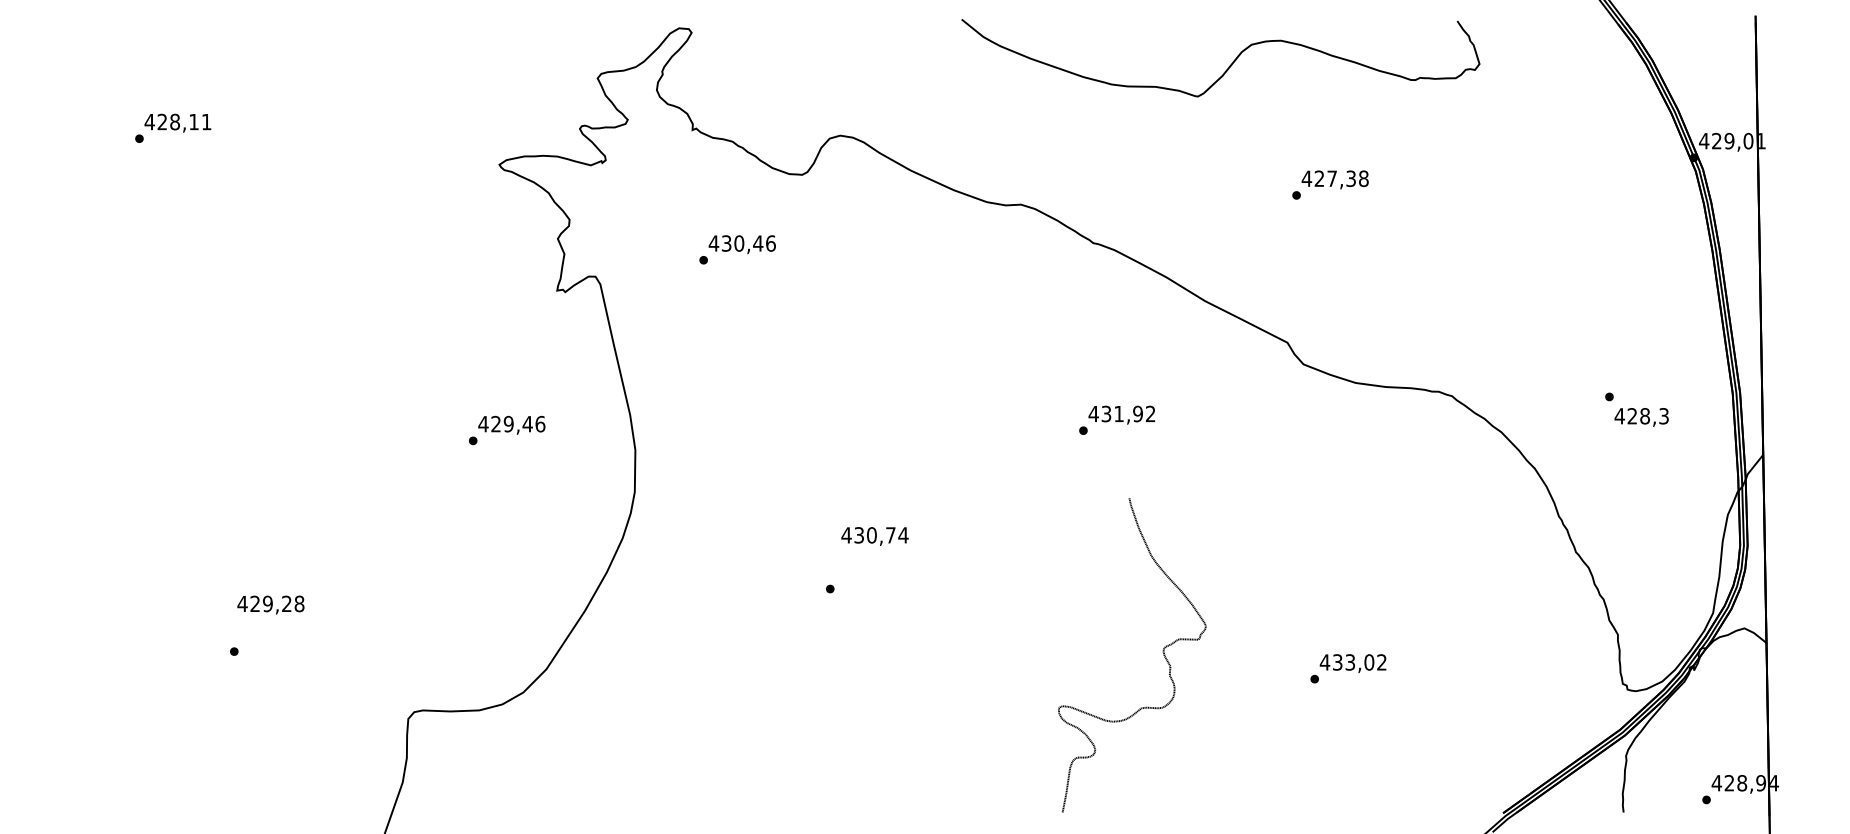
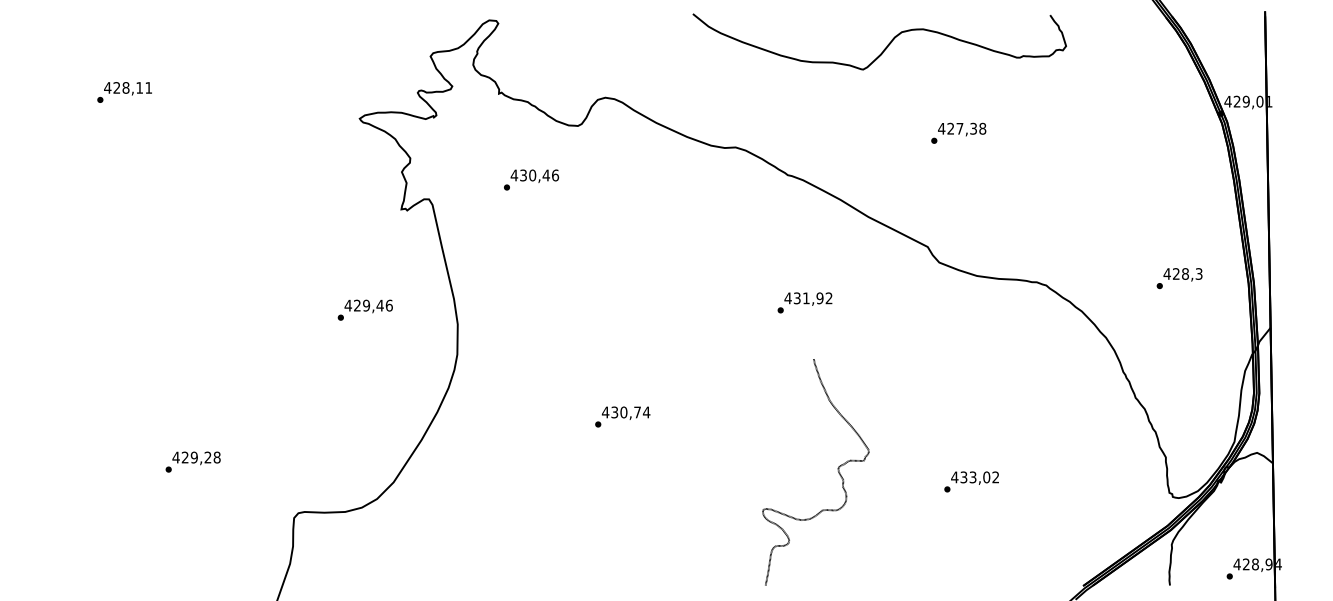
text: (1641, 417) -> (1182, 274), moved
text: (874, 536) -> (625, 413), moved
text: (270, 604) -> (196, 457), moved

